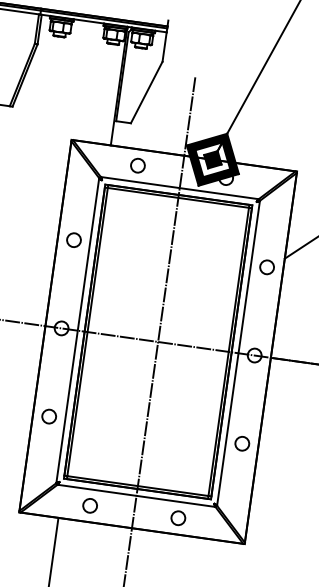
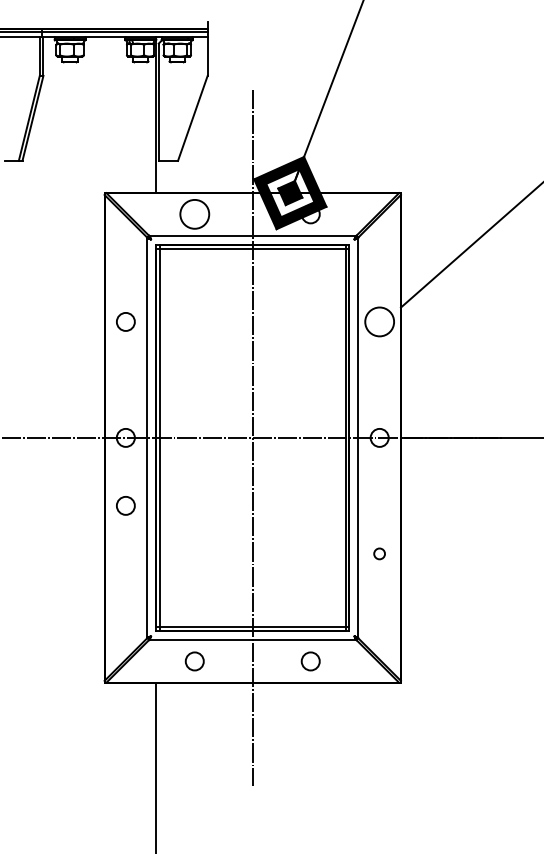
circle: (137, 165) -> (194, 214), size x1.6
circle: (267, 266) -> (379, 321), size x1.6
circle: (48, 416) -> (125, 505), moved
circle: (242, 443) -> (379, 553), size x0.6

